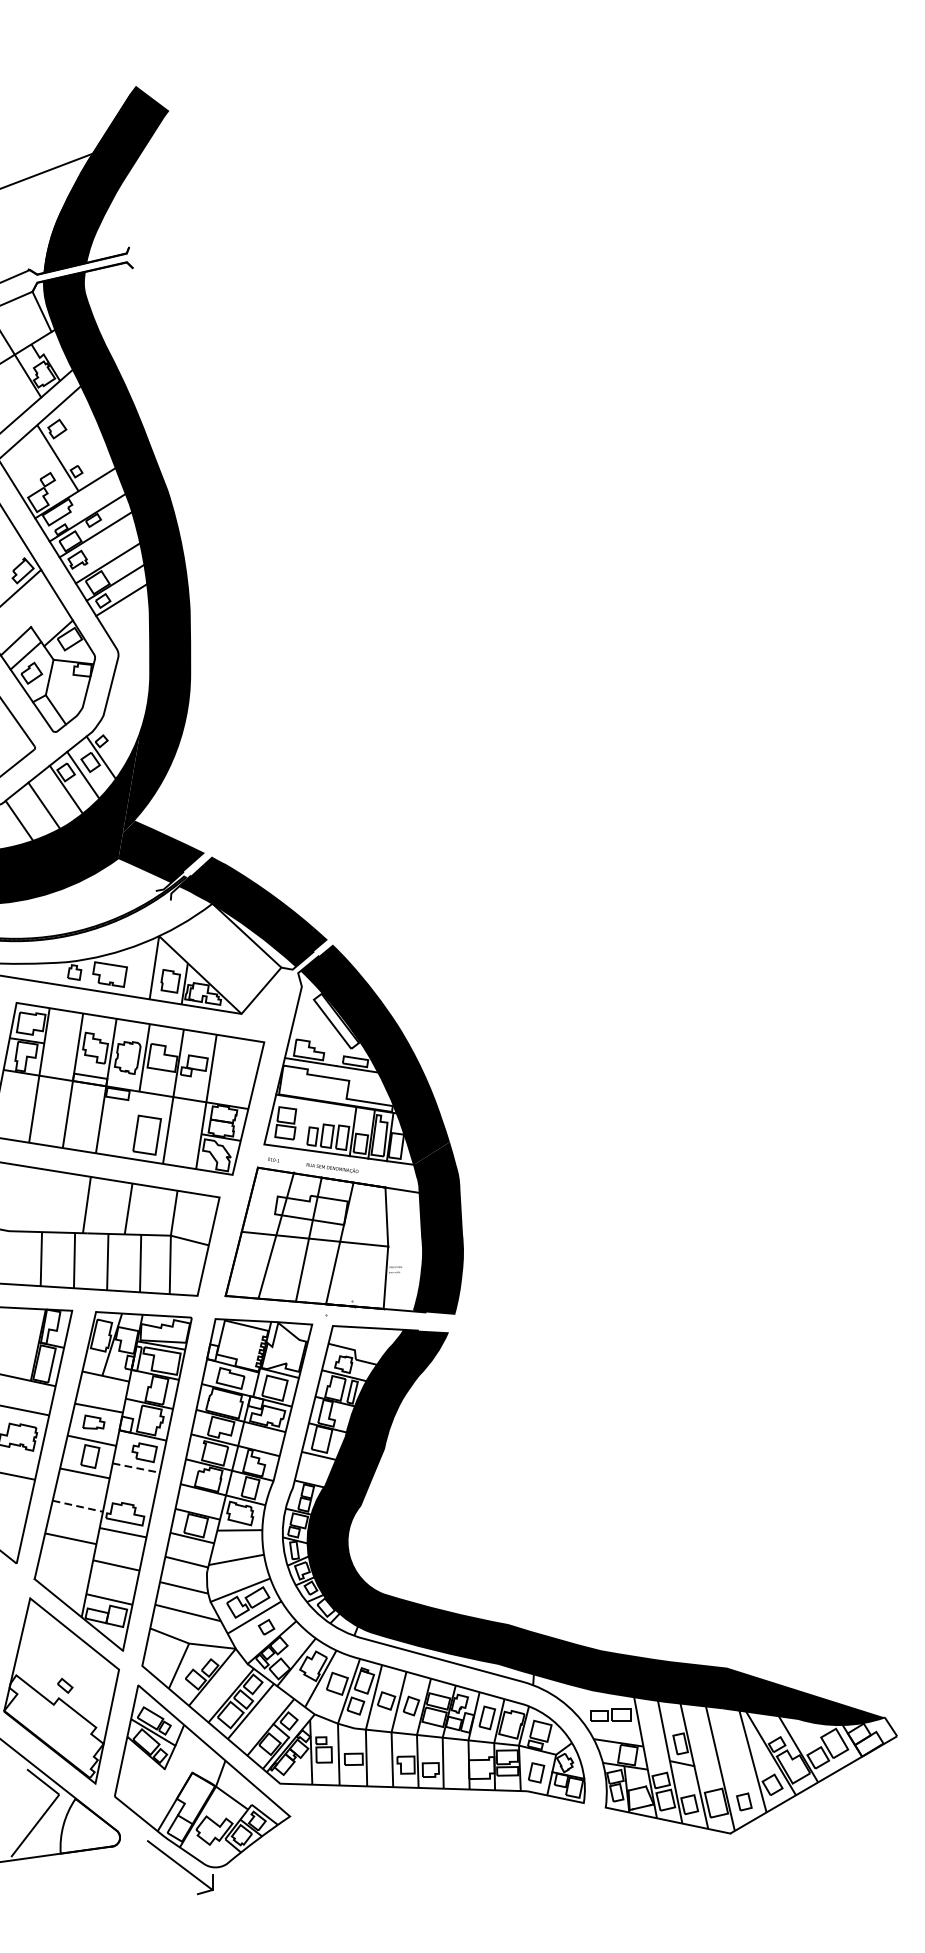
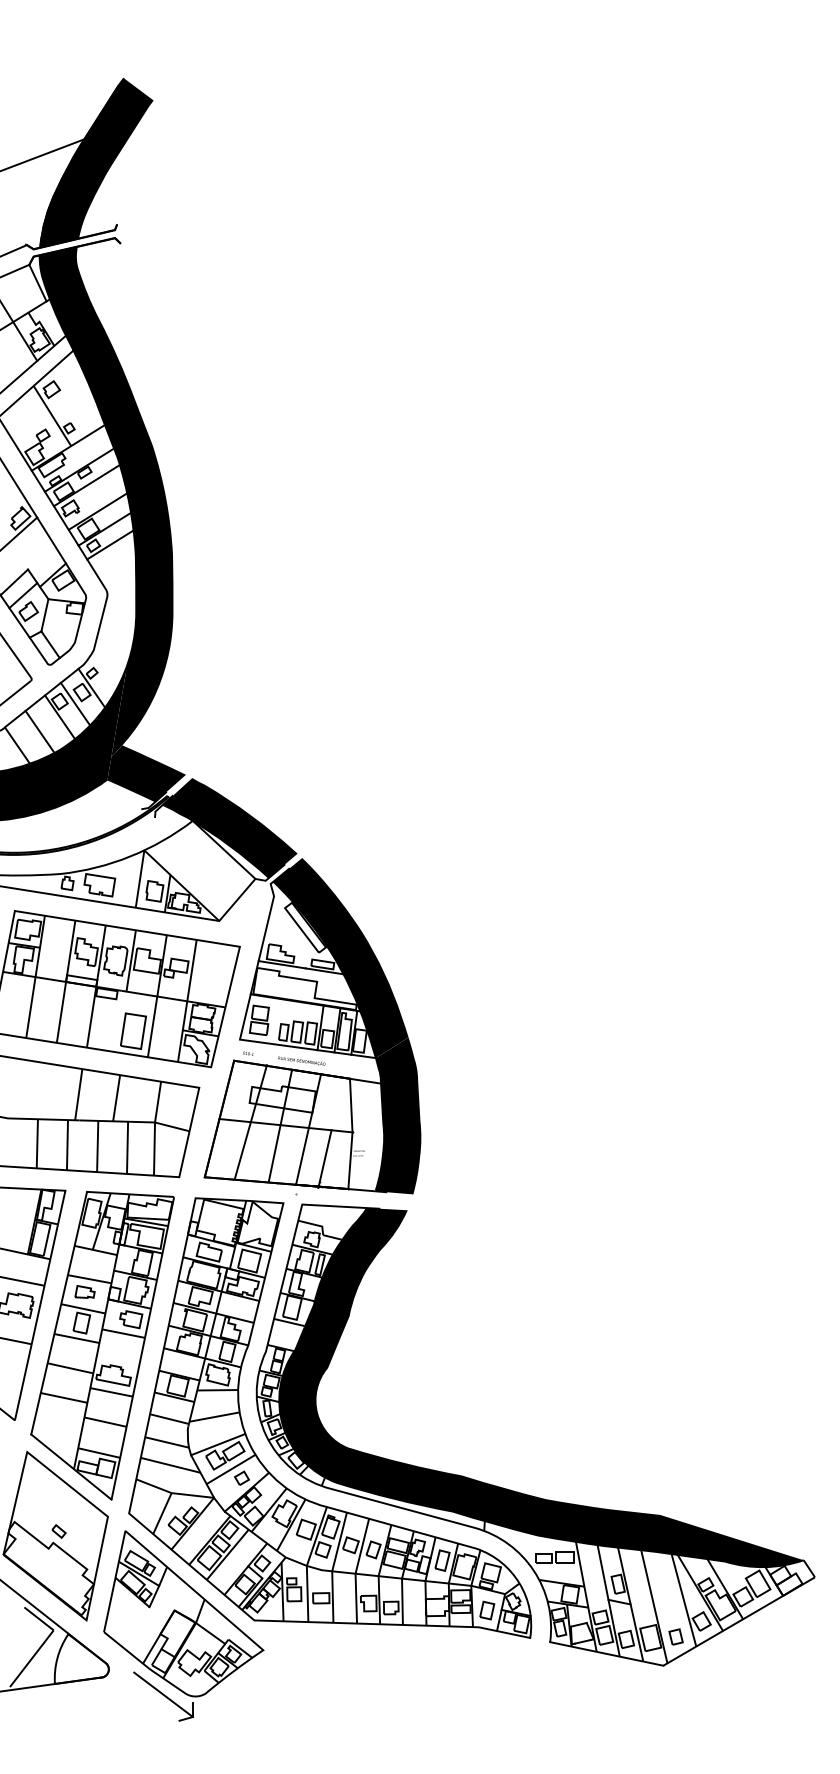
line: (357, 1275) -> (324, 1158), added
line: (136, 1467) -> (123, 1333), dashed -> solid
line: (77, 1506) -> (70, 1368), dashed -> solid

